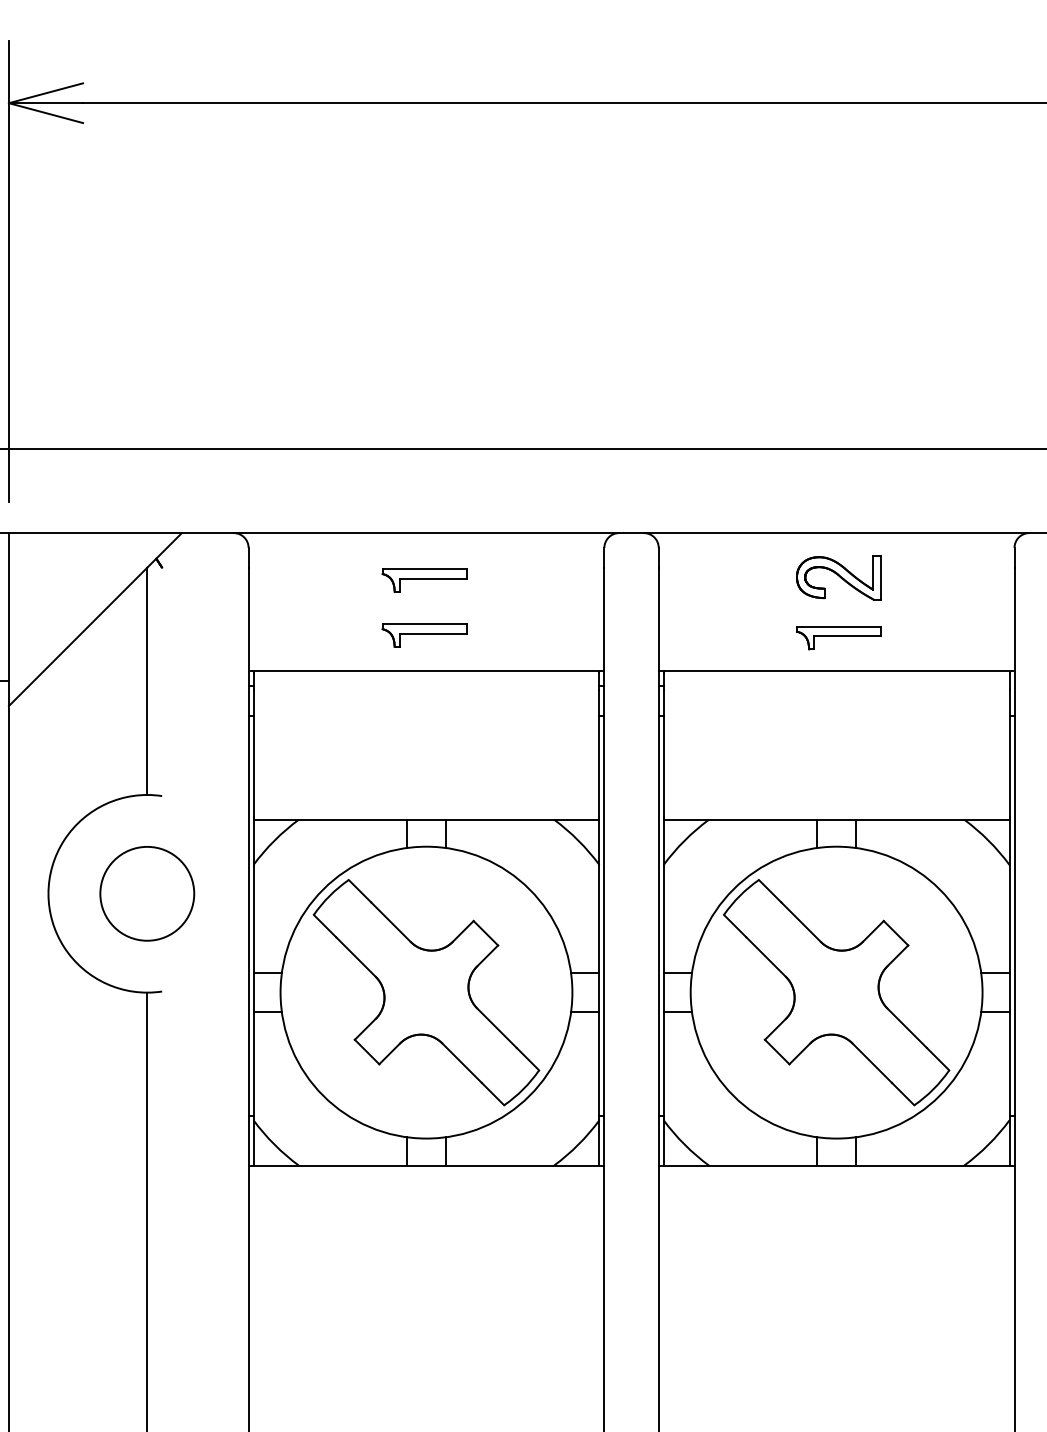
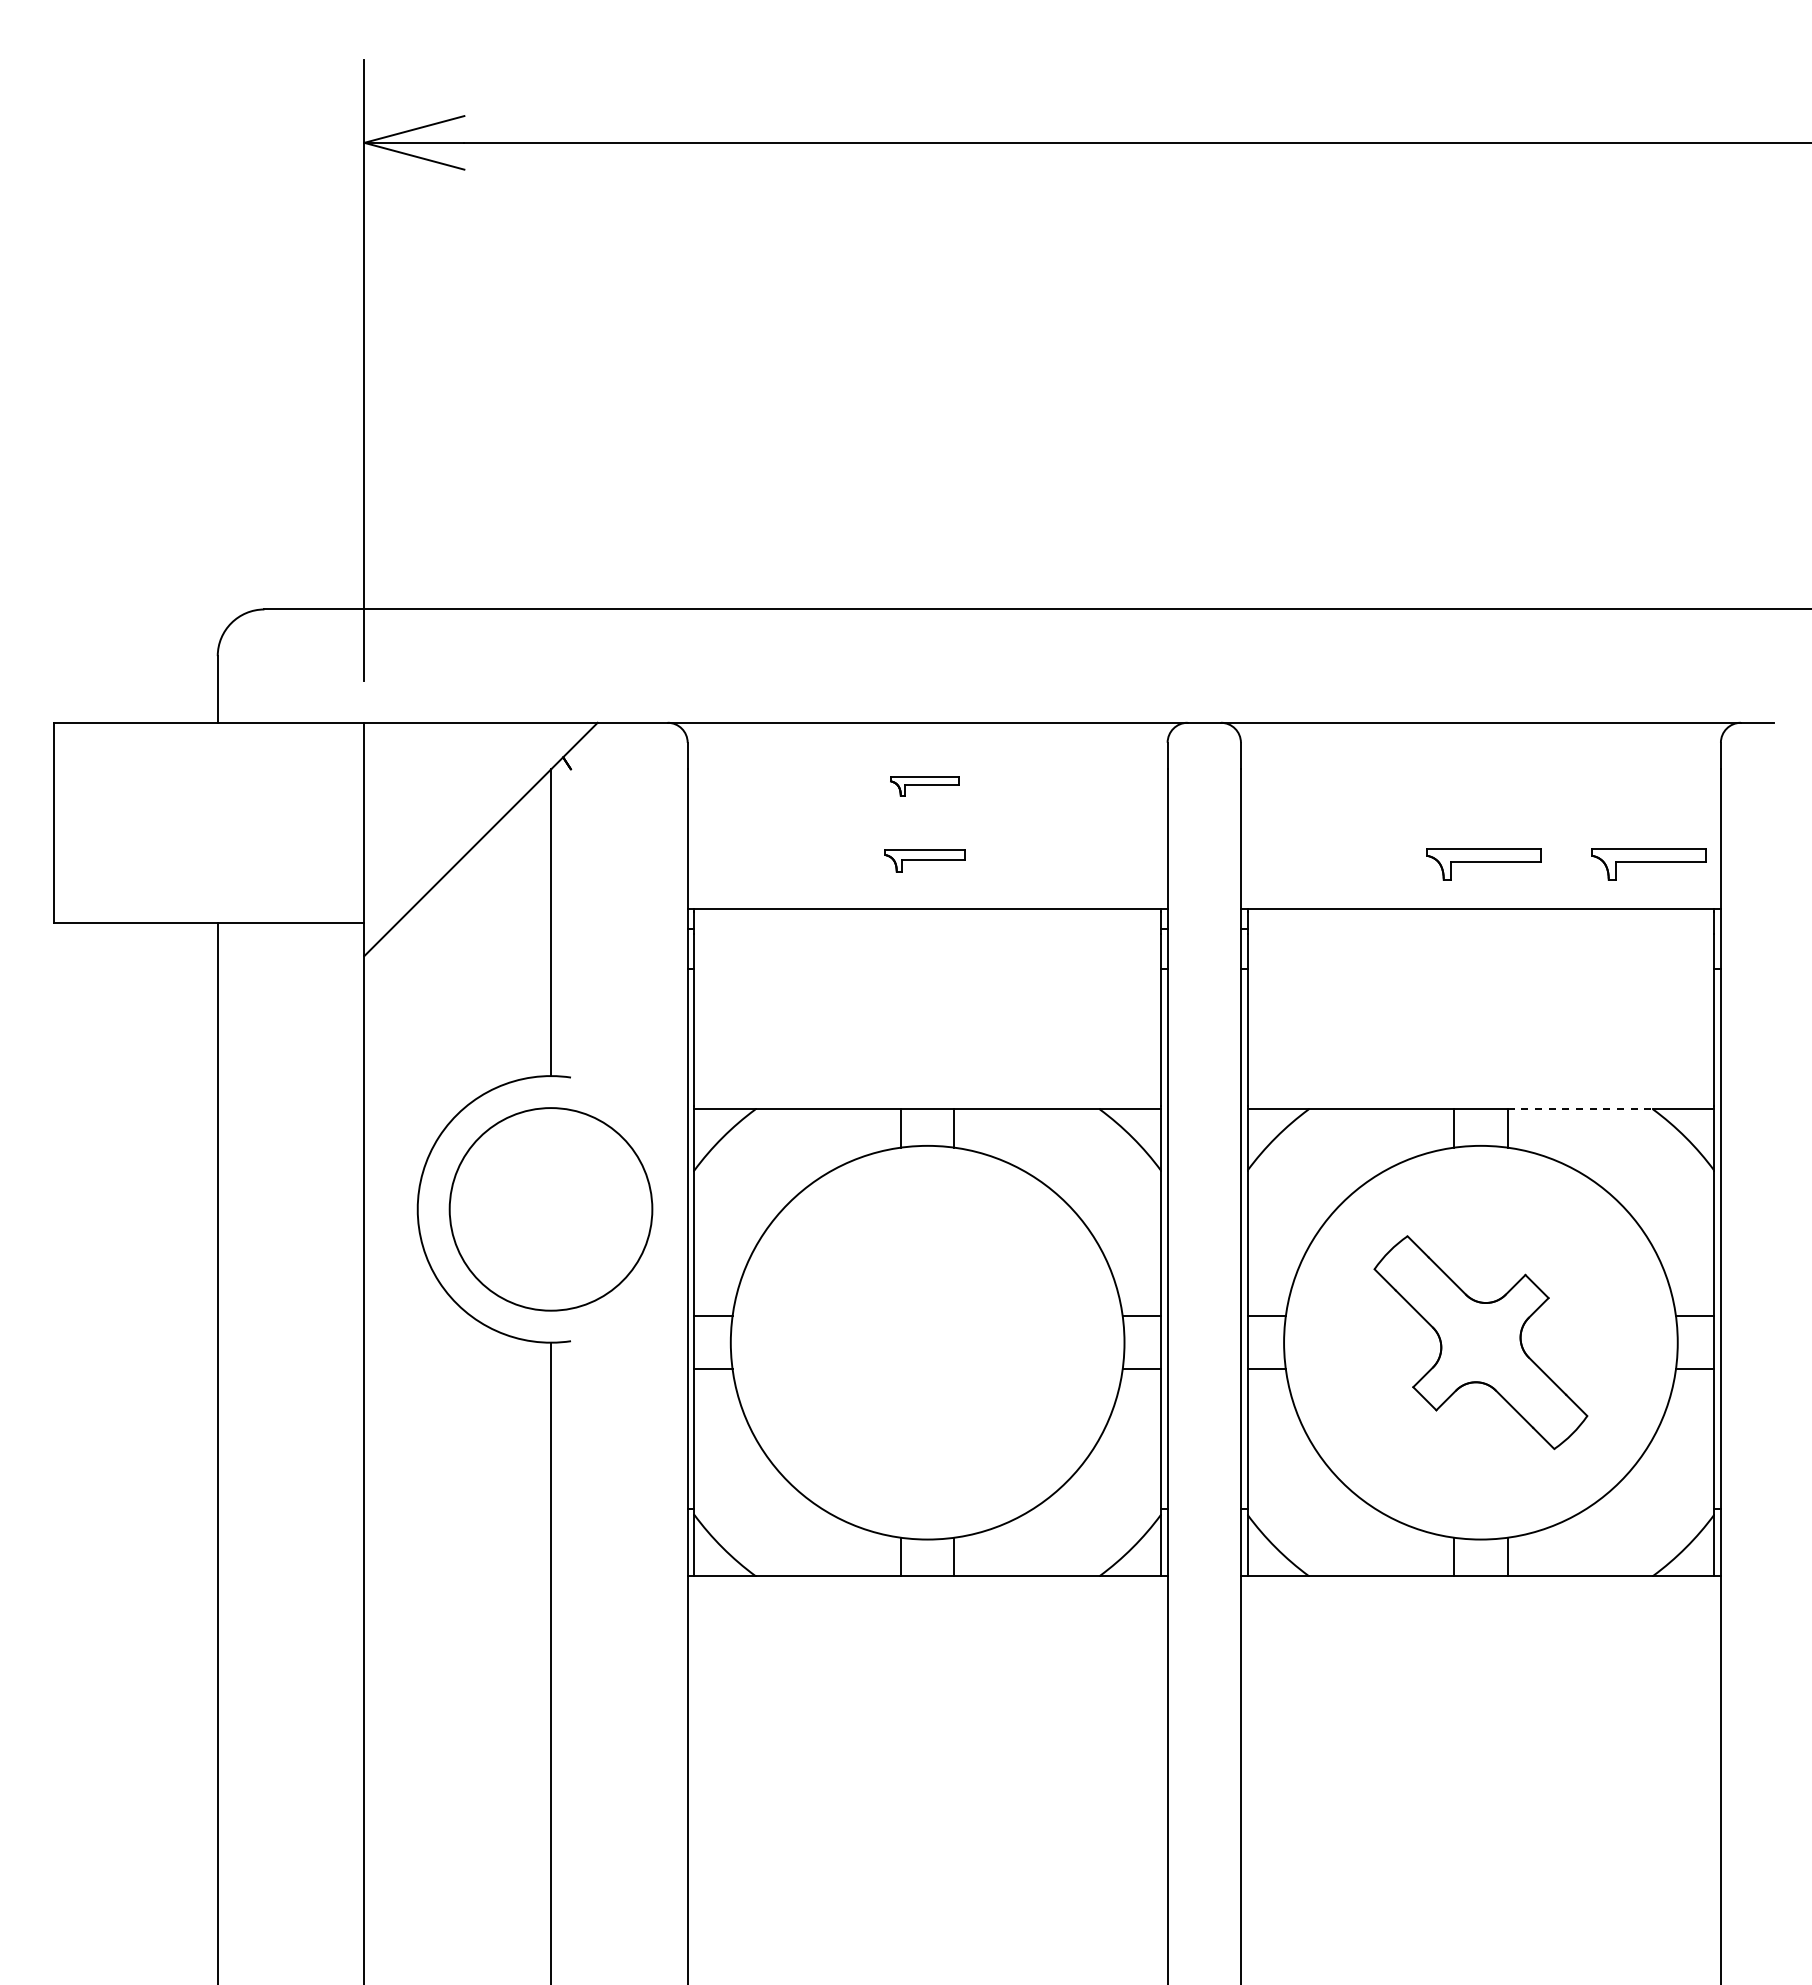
part: (838, 578) -> (1483, 783), removed
part: (424, 580) -> (924, 786), size x0.6
part: (424, 635) -> (924, 860), size x0.7
part: (960, 638) -> (1648, 864), added
line: (910, 819) -> (1580, 1109), solid -> dashed
circle: (146, 893) -> (550, 1209), size x1.6
part: (426, 992) -> (927, 1342), removed
part: (836, 992) -> (1480, 1342), size x0.7

